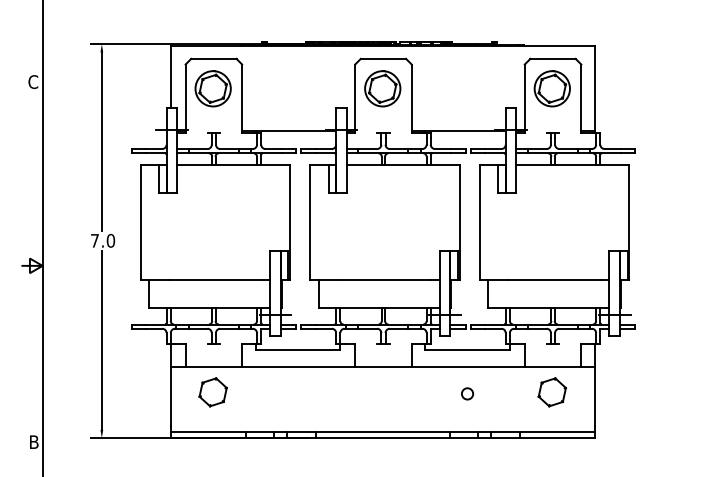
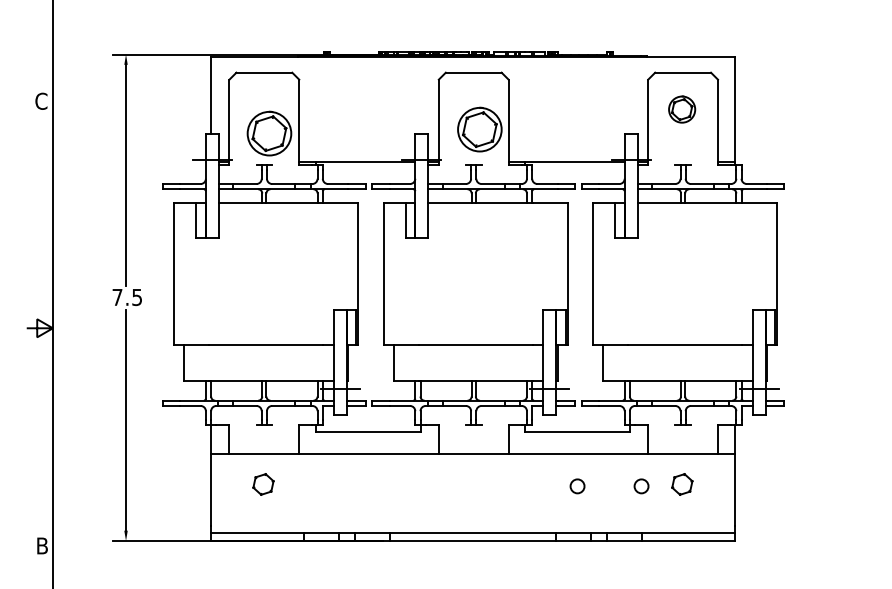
part: (213, 88) -> (269, 133), moved
part: (382, 88) -> (479, 129), moved
part: (551, 88) -> (681, 109), size x0.6
text: (111, 240) -> (137, 296), 7.0 -> 7.5
part: (213, 392) -> (263, 484), size x0.6
part: (552, 392) -> (682, 484), size x0.6
circle: (519, 394) -> (641, 486), added

